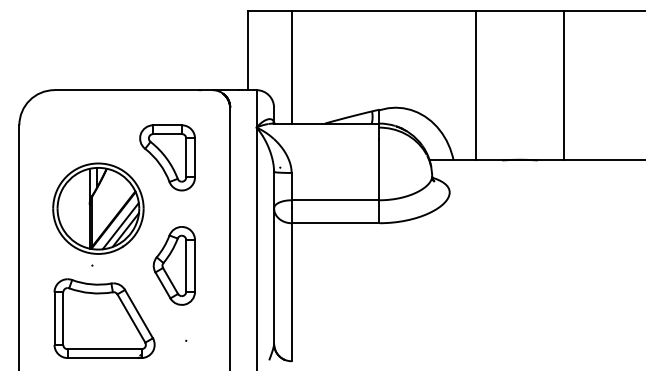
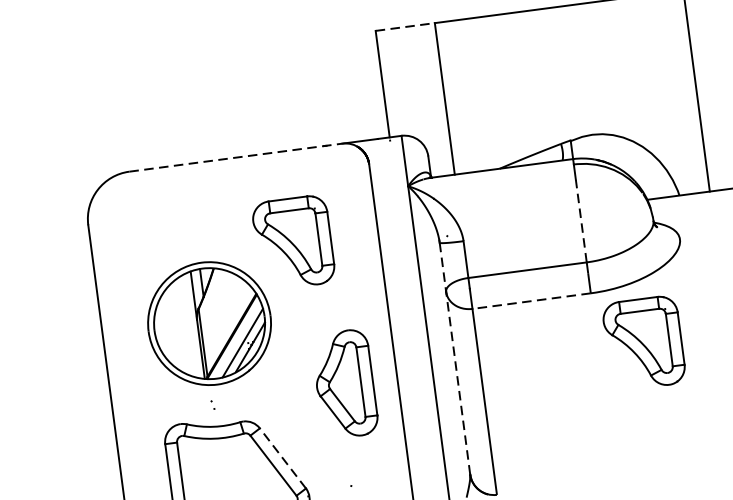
line: (269, 11) -> (405, 27), solid -> dashed
line: (134, 90) -> (237, 157), solid -> dashed
line: (379, 169) -> (581, 220), solid -> dashed
line: (335, 223) -> (531, 301), solid -> dashed
line: (274, 257) -> (455, 358), solid -> dashed
part: (413, 264) -> (643, 342), added
part: (173, 265) -> (343, 383), moved
line: (138, 314) -> (282, 459), solid -> dashed

